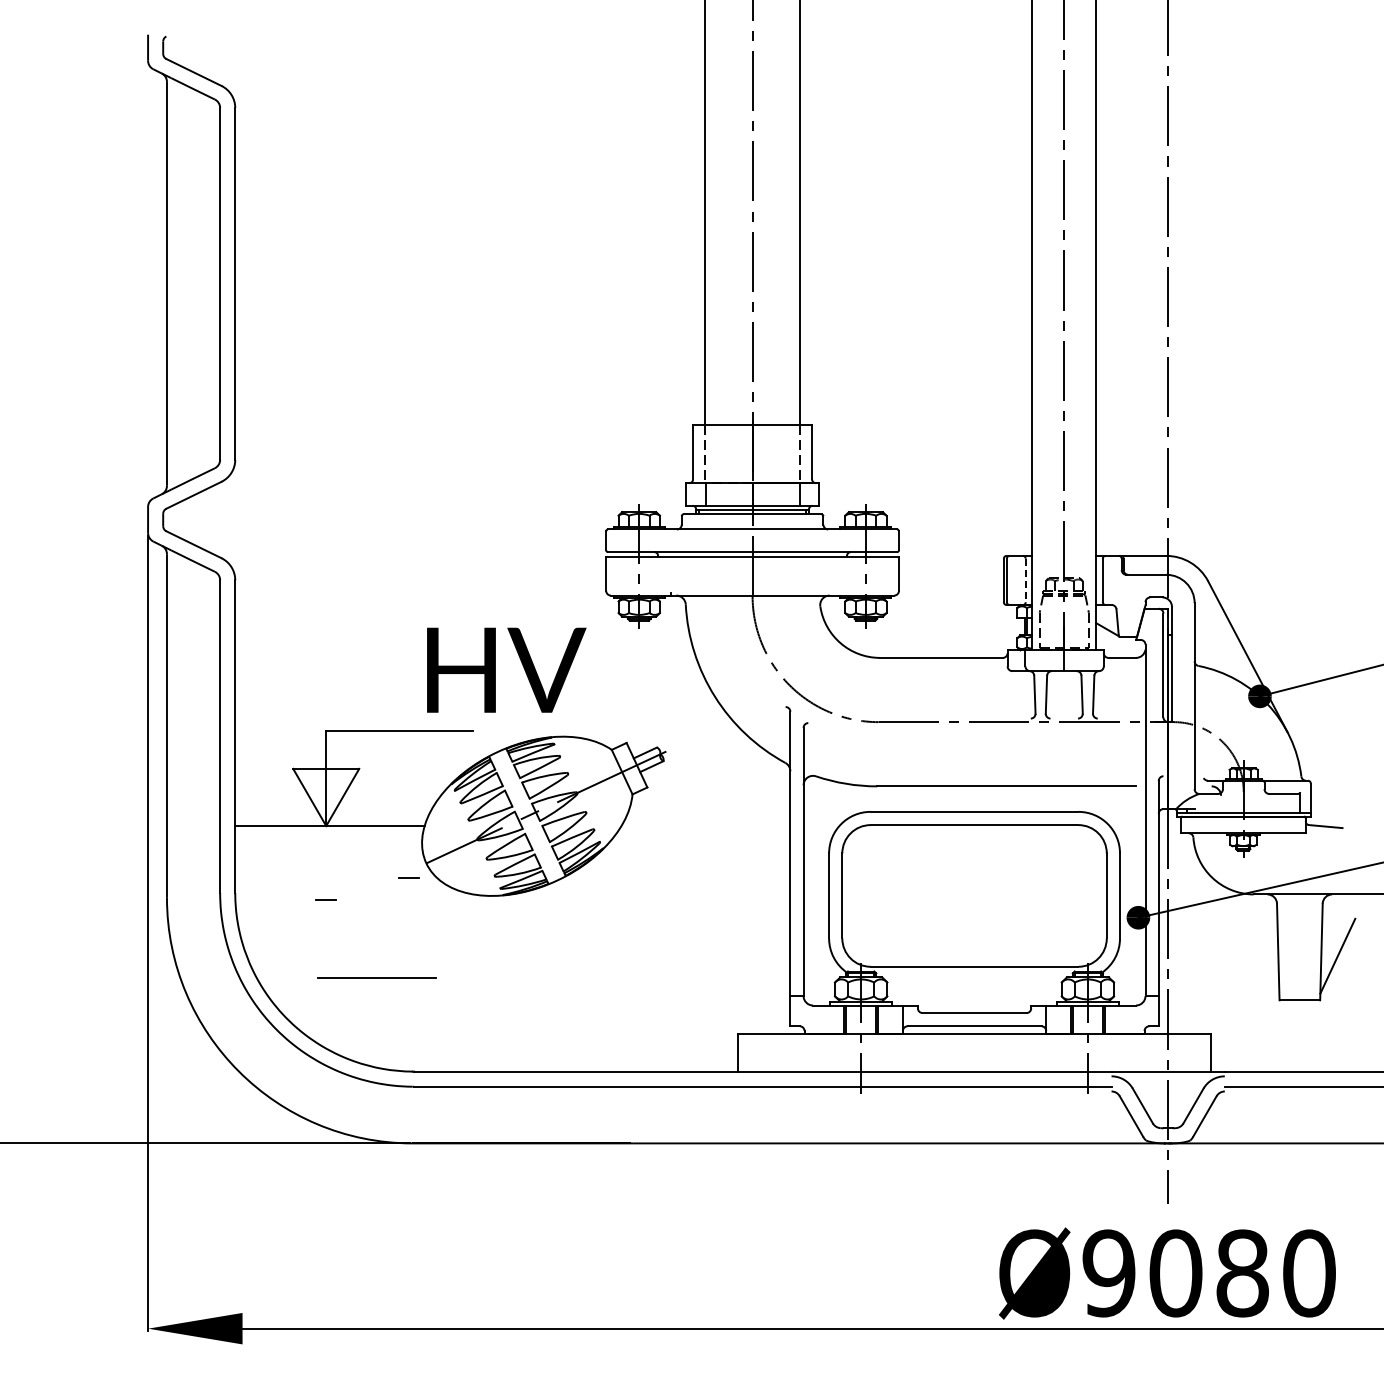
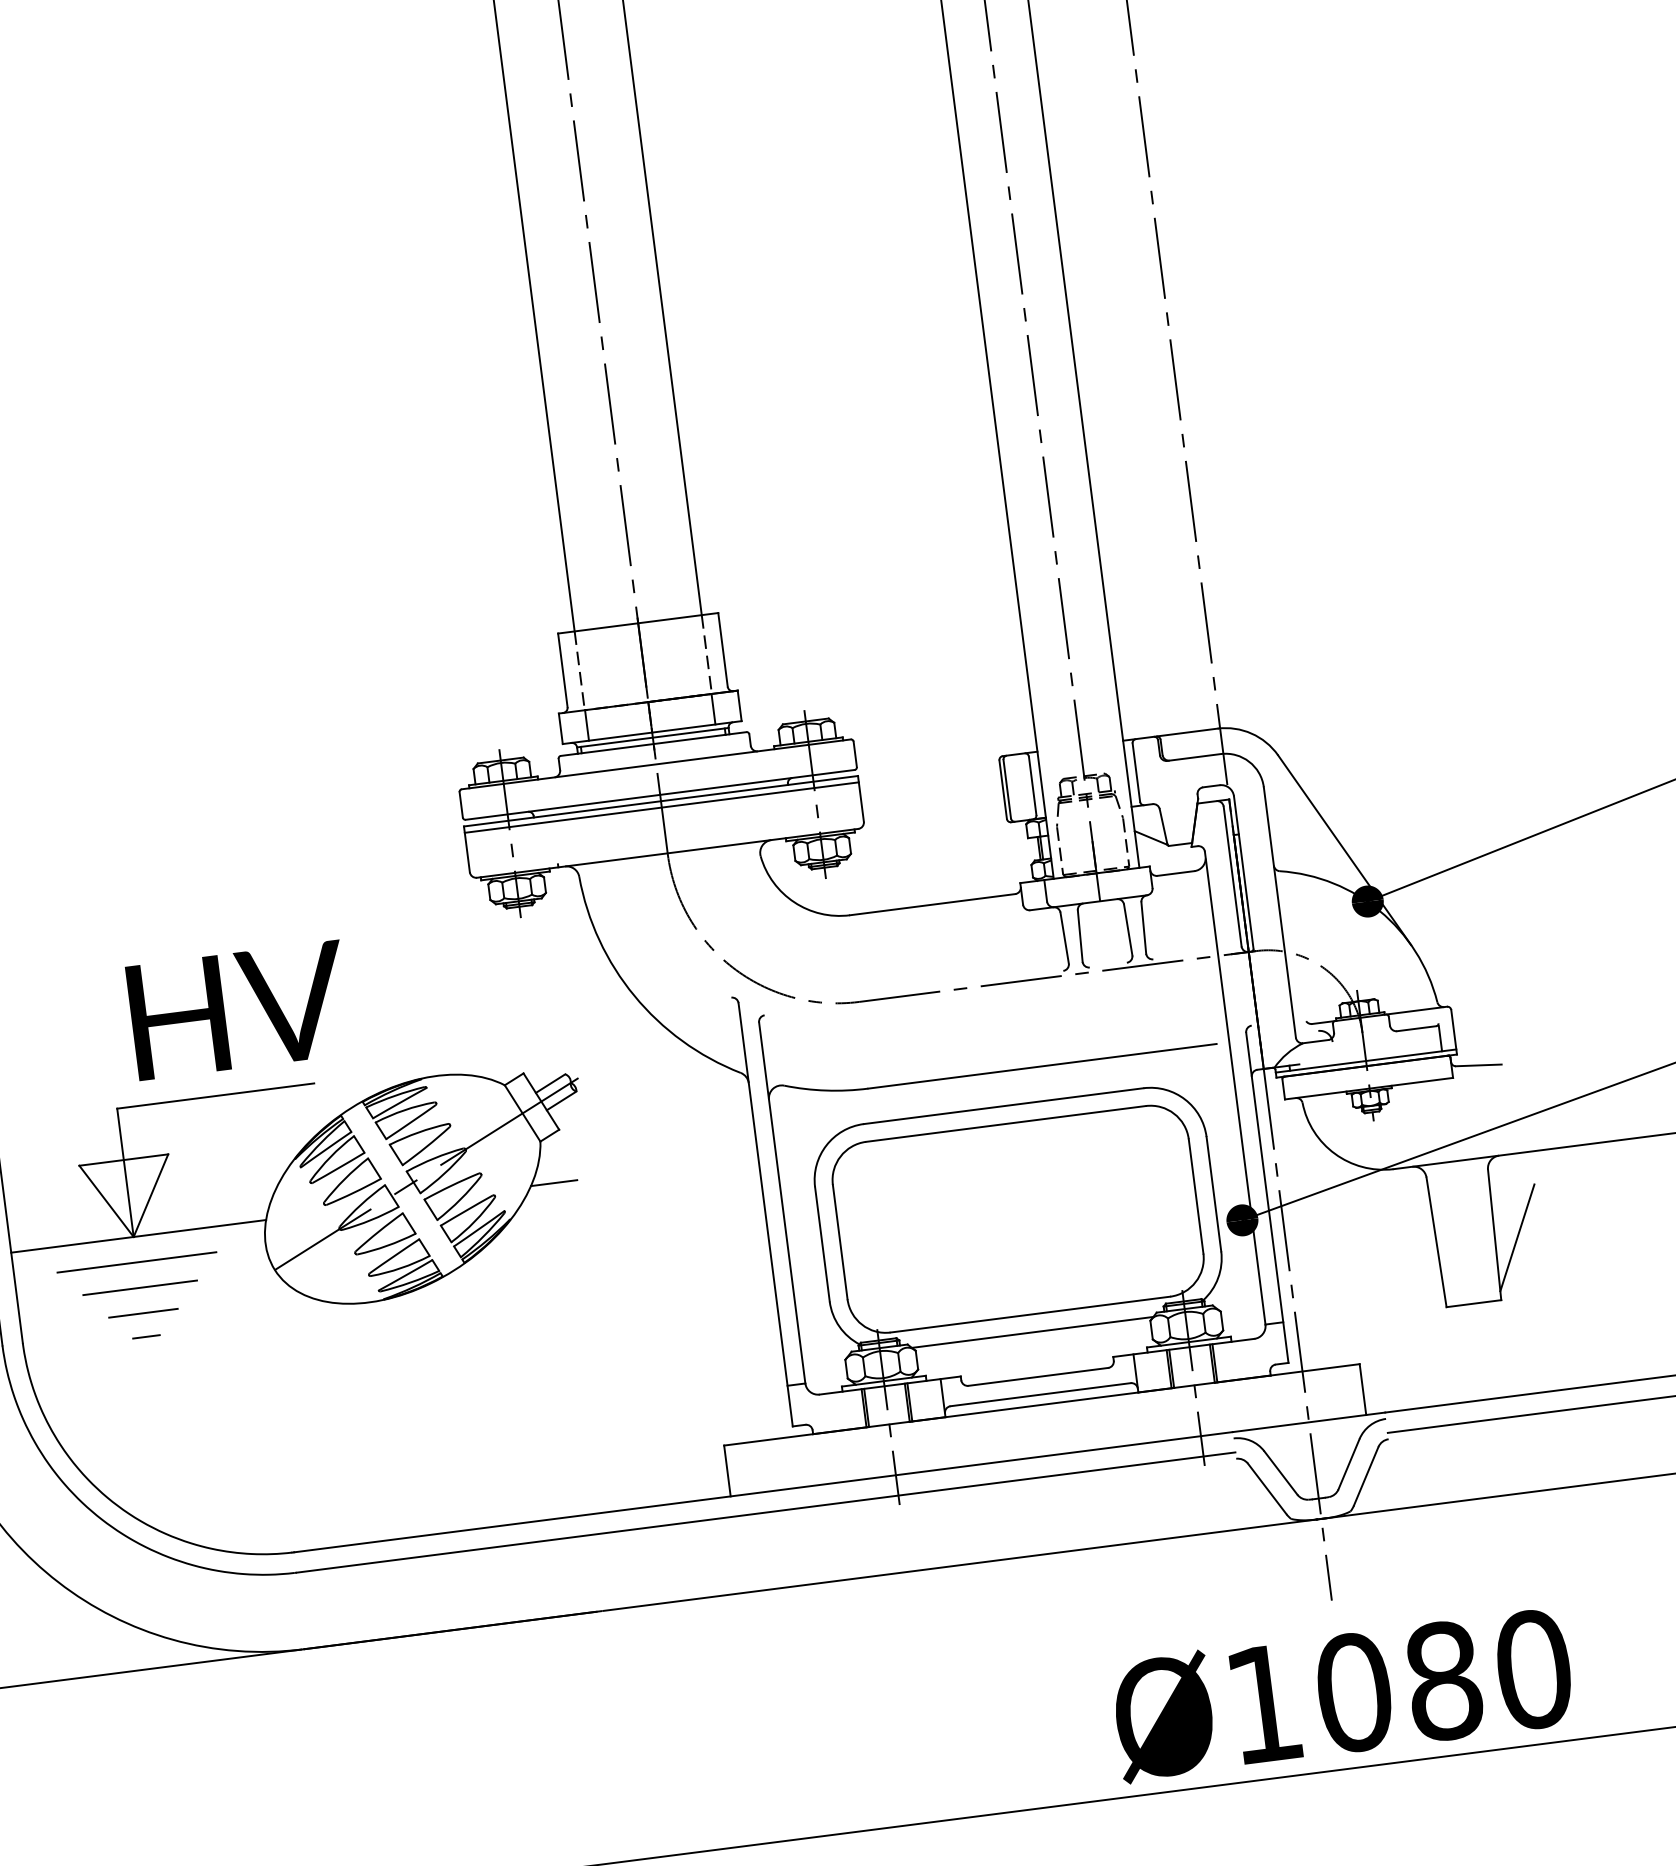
line: (752, 561) -> (661, 807), added
line: (1025, 580) -> (1032, 786), dashed -> solid
text: (506, 669) -> (238, 1009), moved
line: (638, 826) -> (553, 1183), added
line: (326, 863) -> (140, 1287), added
line: (408, 877) -> (253, 1292), removed
line: (325, 882) -> (142, 1313), added
line: (376, 977) -> (135, 1261), moved
line: (974, 980) -> (1032, 1333), added
text: (1108, 1273) -> (1263, 1704), Ø9080 -> Ø1080

